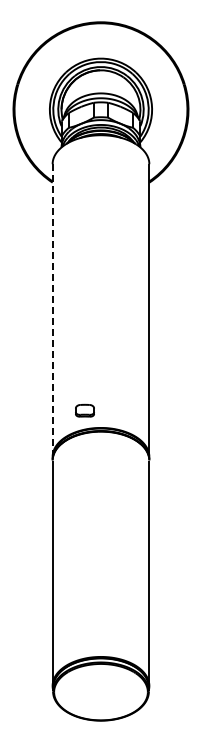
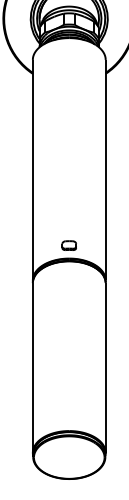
line: (52, 311) -> (32, 170), dashed -> solid
part: (84, 410) -> (68, 245), moved

